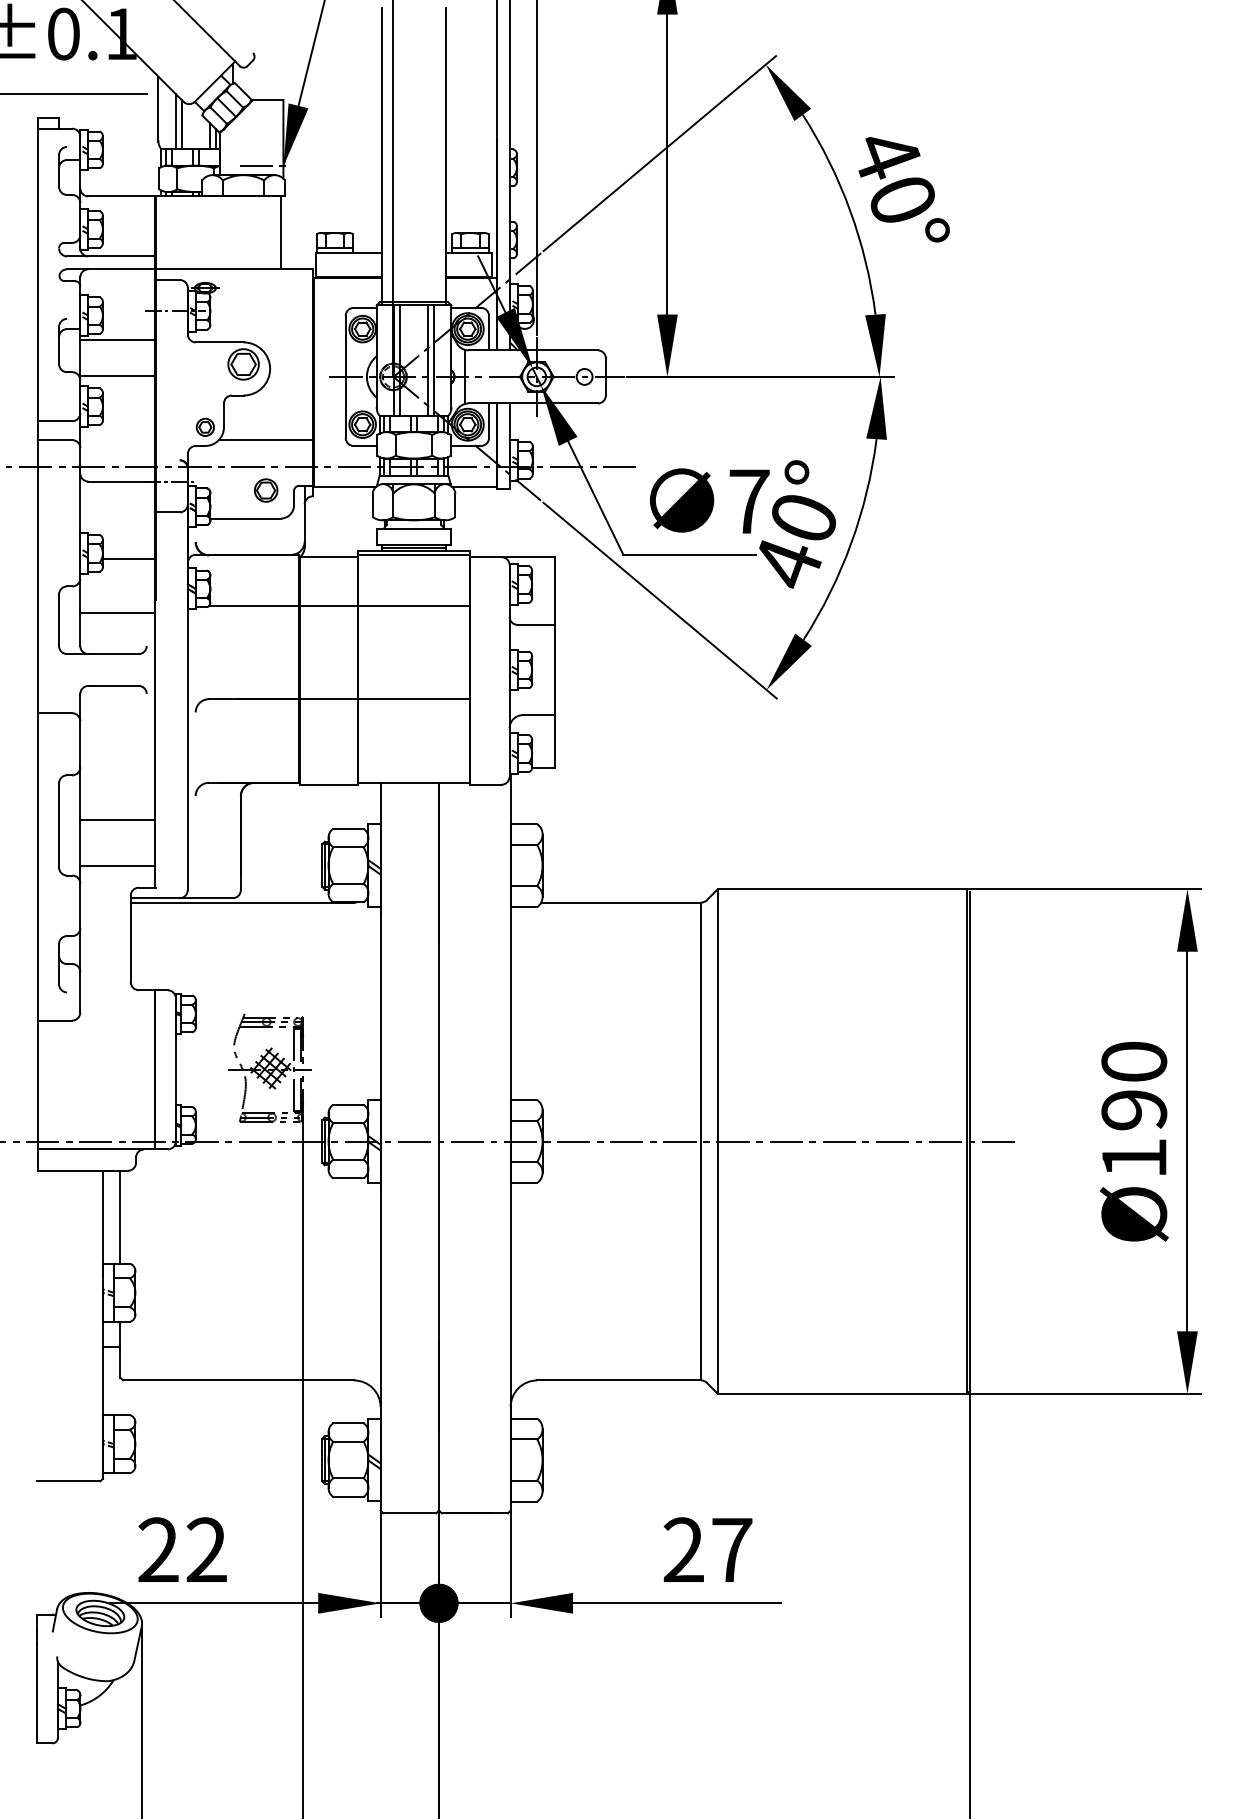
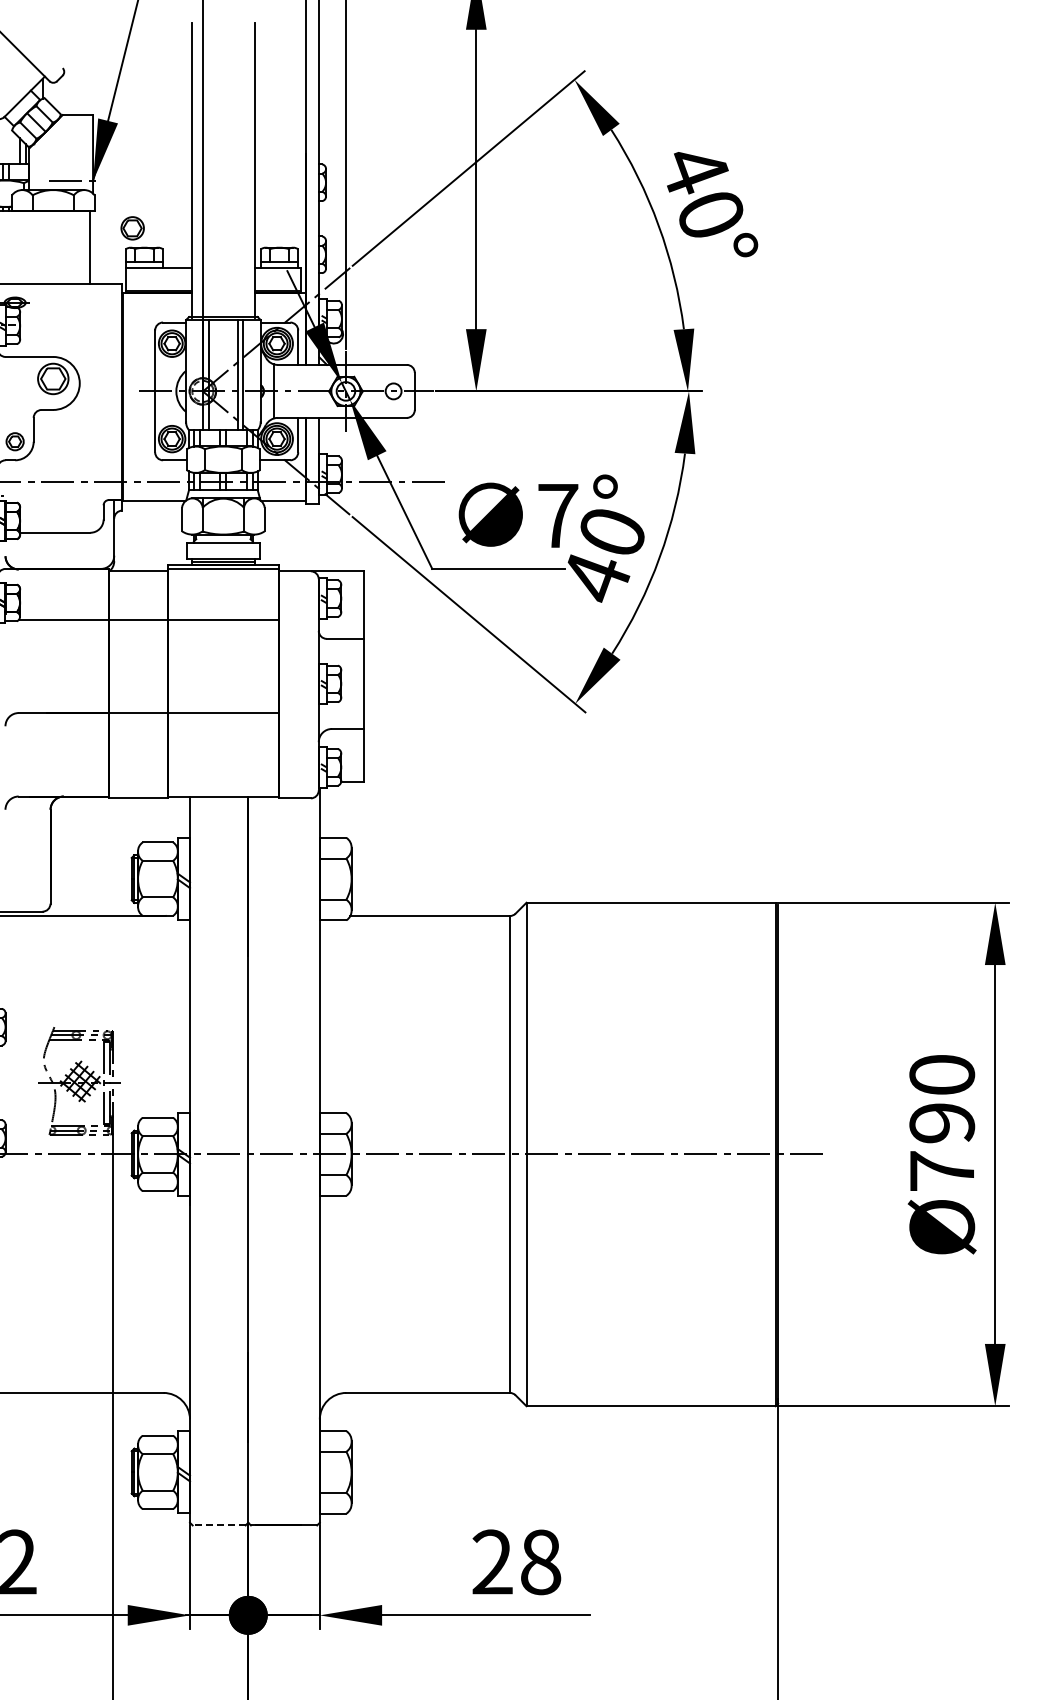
line: (265, 440) -> (75, 454), removed
part: (266, 490) -> (133, 228), moved
text: (1134, 1158) -> (942, 1171), Ø190 -> Ø790
line: (409, 1513) -> (218, 1525), solid -> dashed
text: (732, 1550) -> (541, 1562), 27 -> 28

